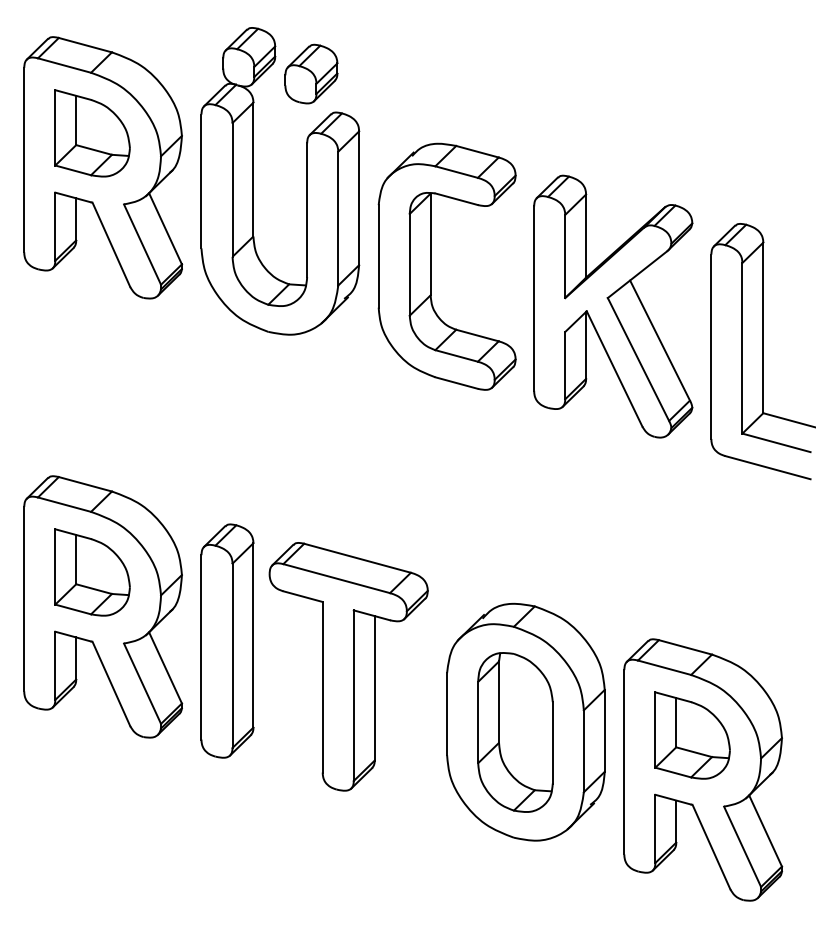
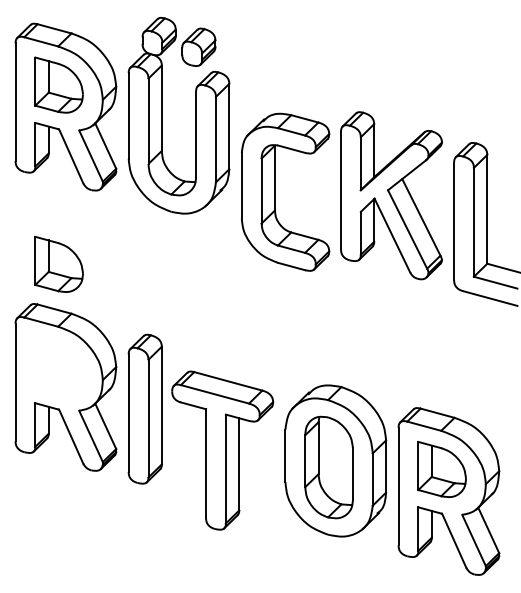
part: (431, 265) -> (275, 191), moved
part: (91, 571) -> (58, 263), moved
part: (348, 666) -> (222, 450), moved

